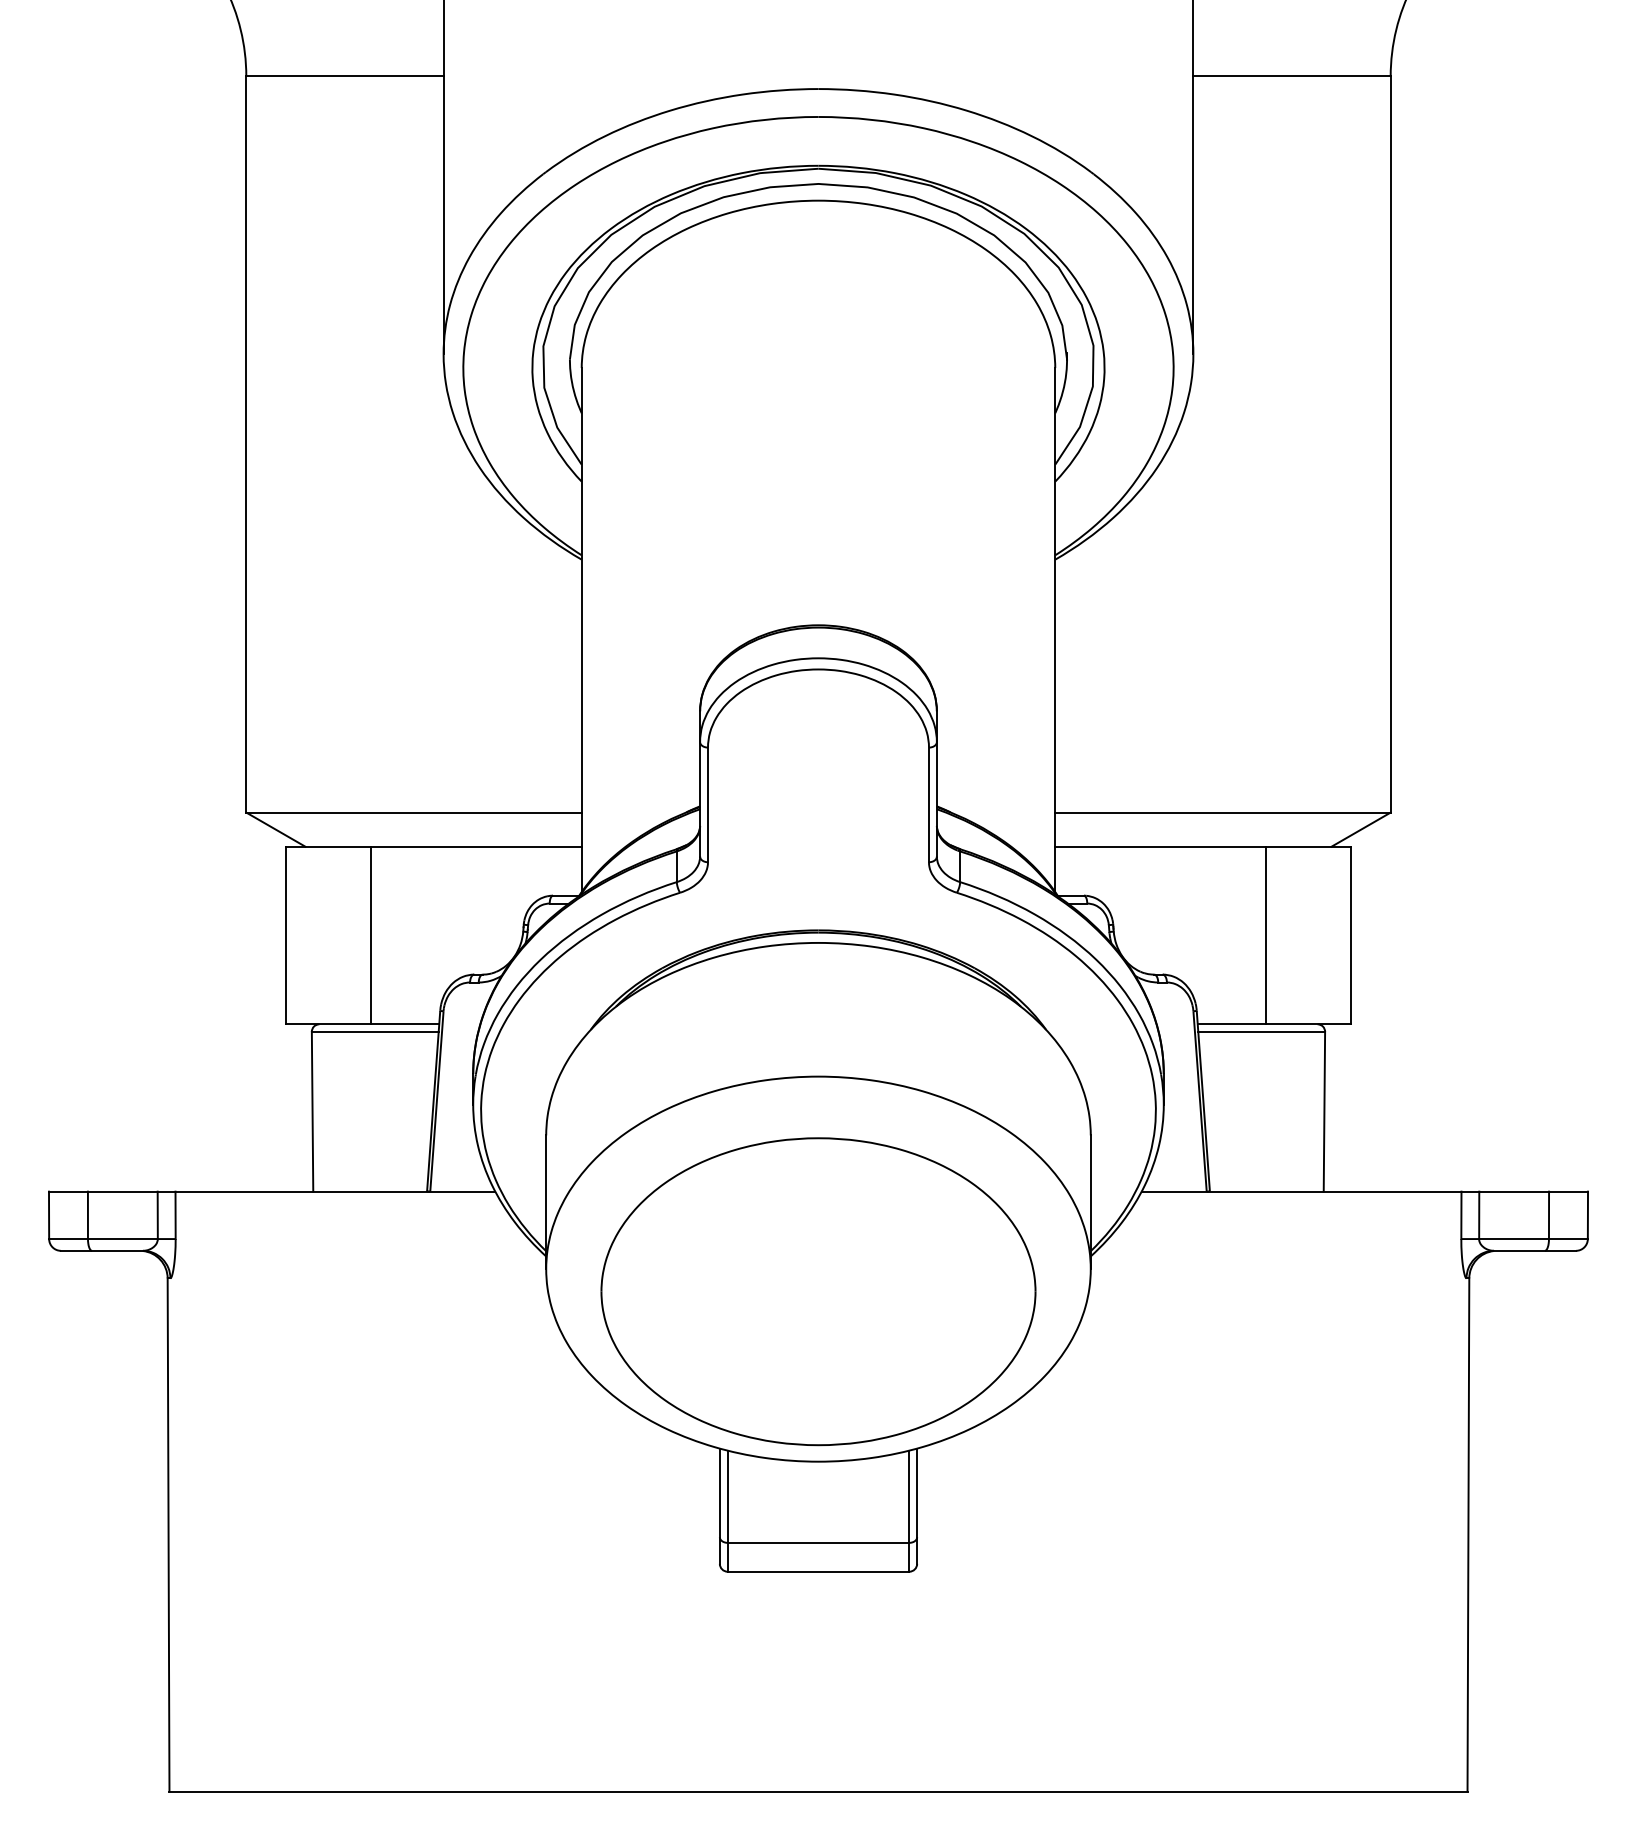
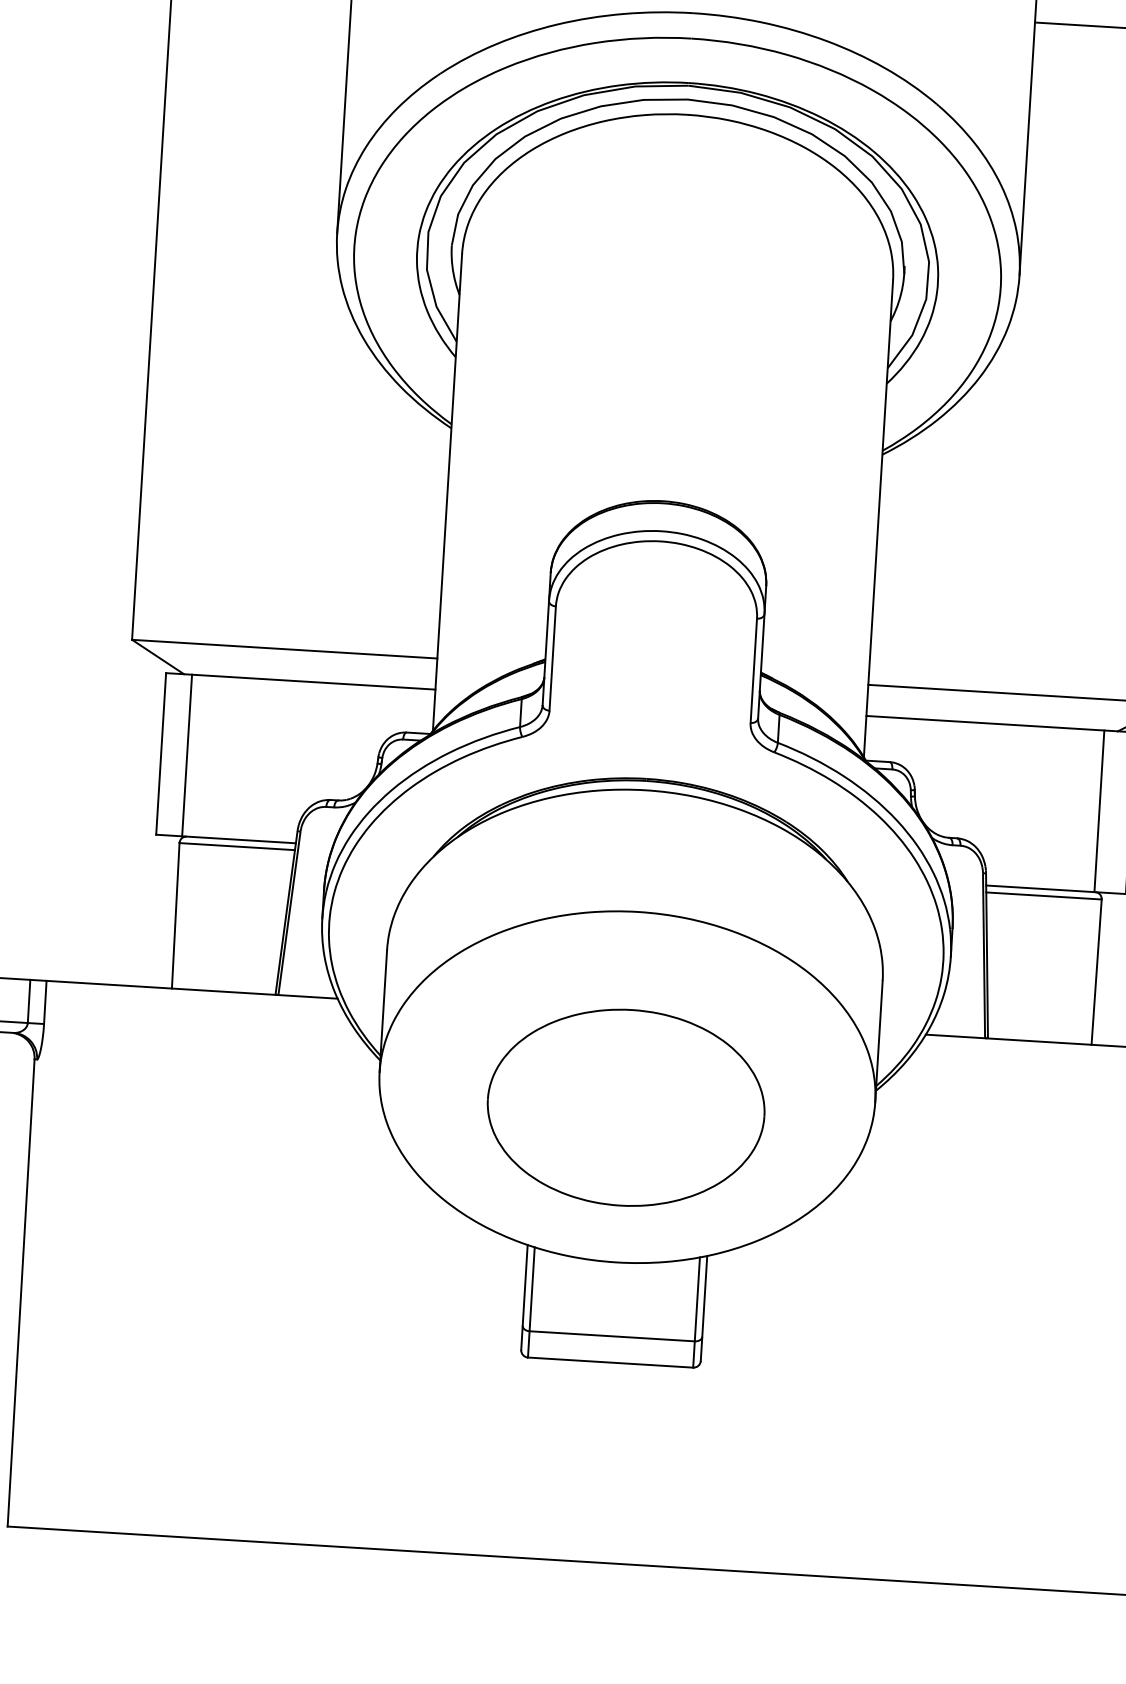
line: (371, 935) -> (187, 755), moved
line: (1265, 935) -> (1099, 811), moved
part: (818, 1291) -> (626, 1107), size x0.7

